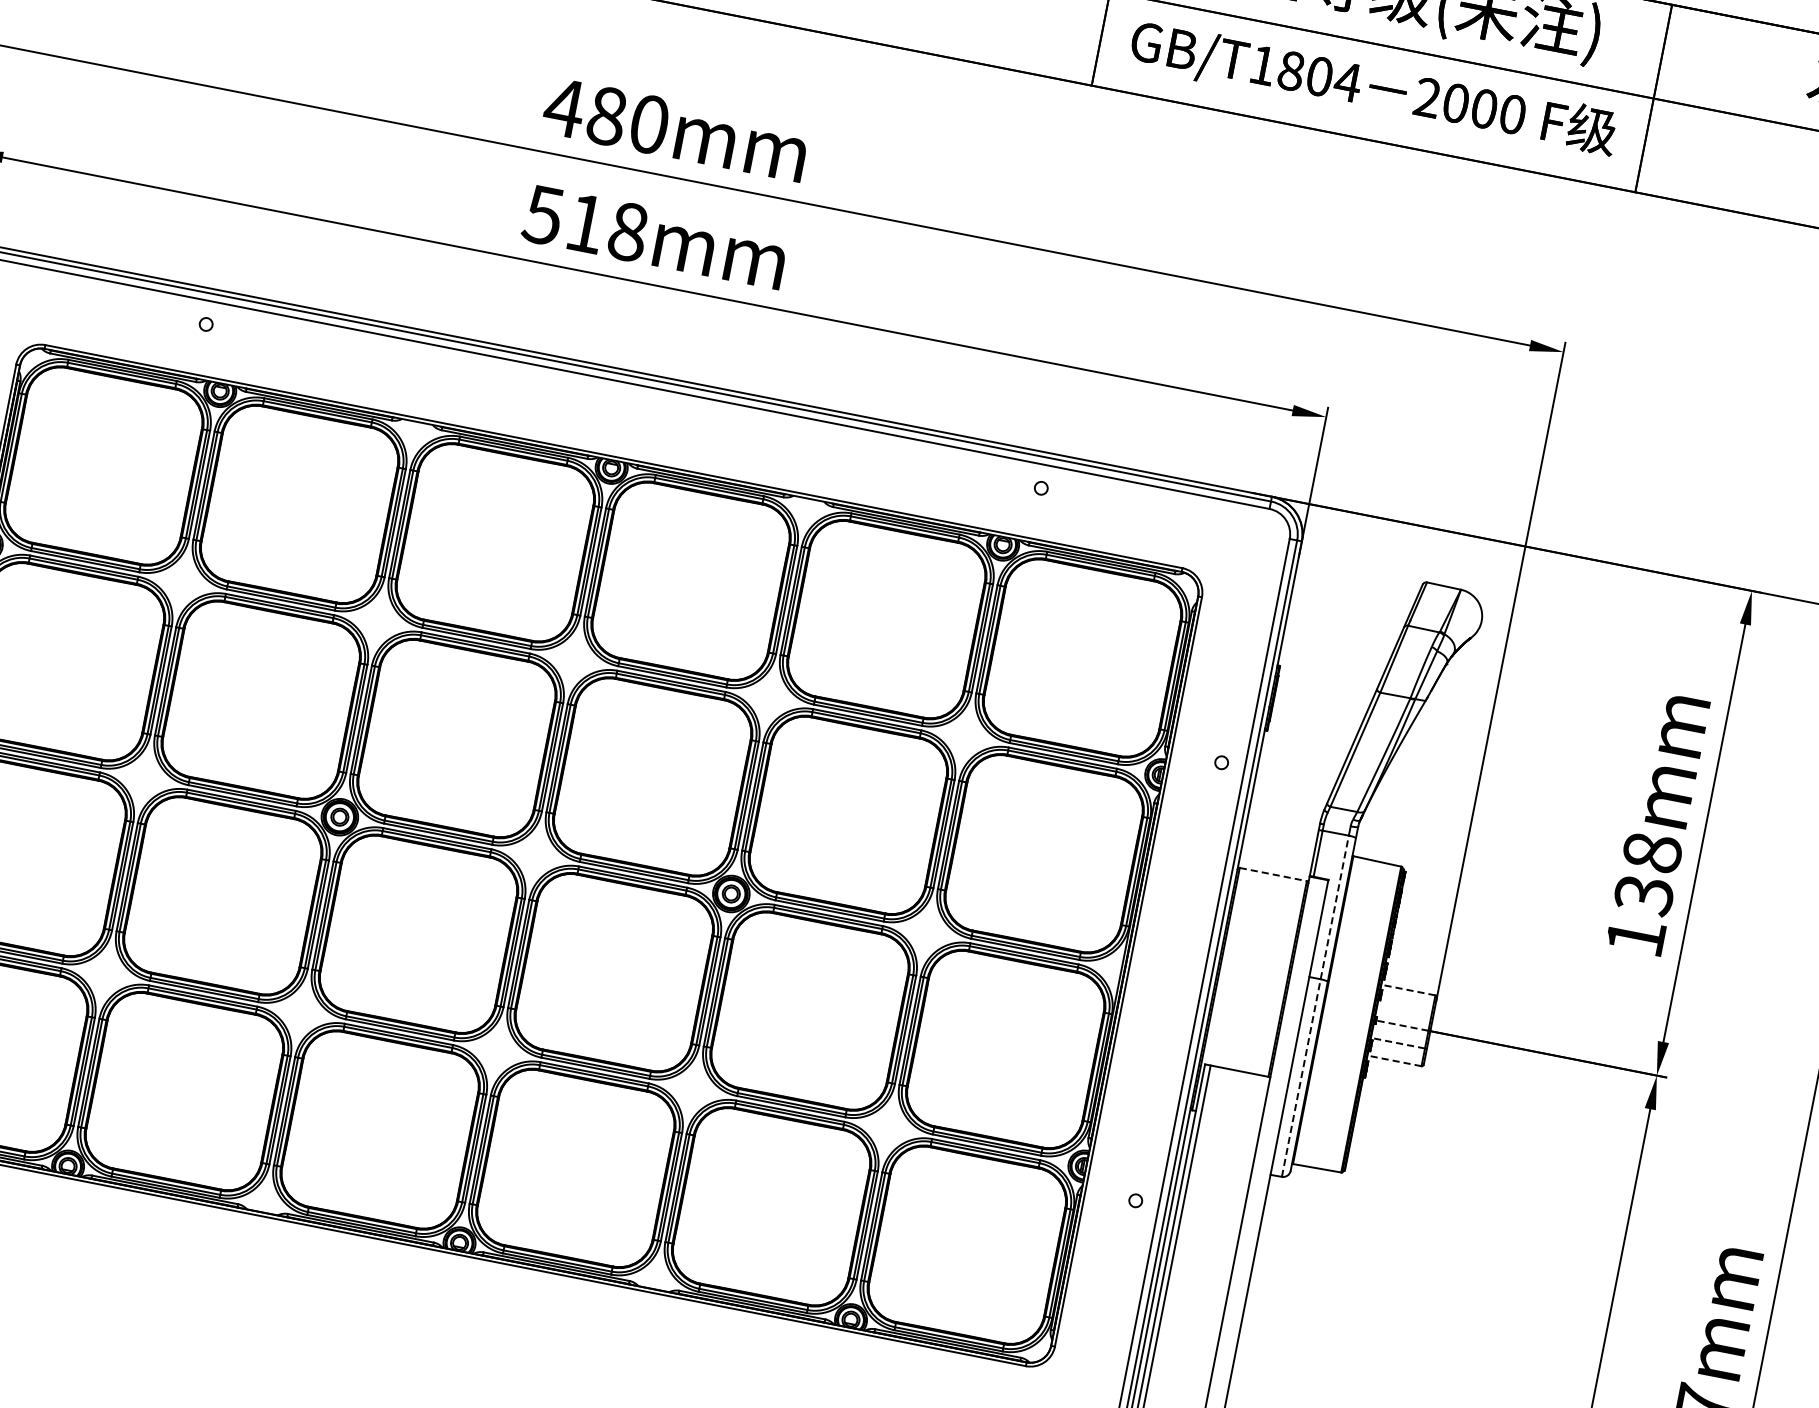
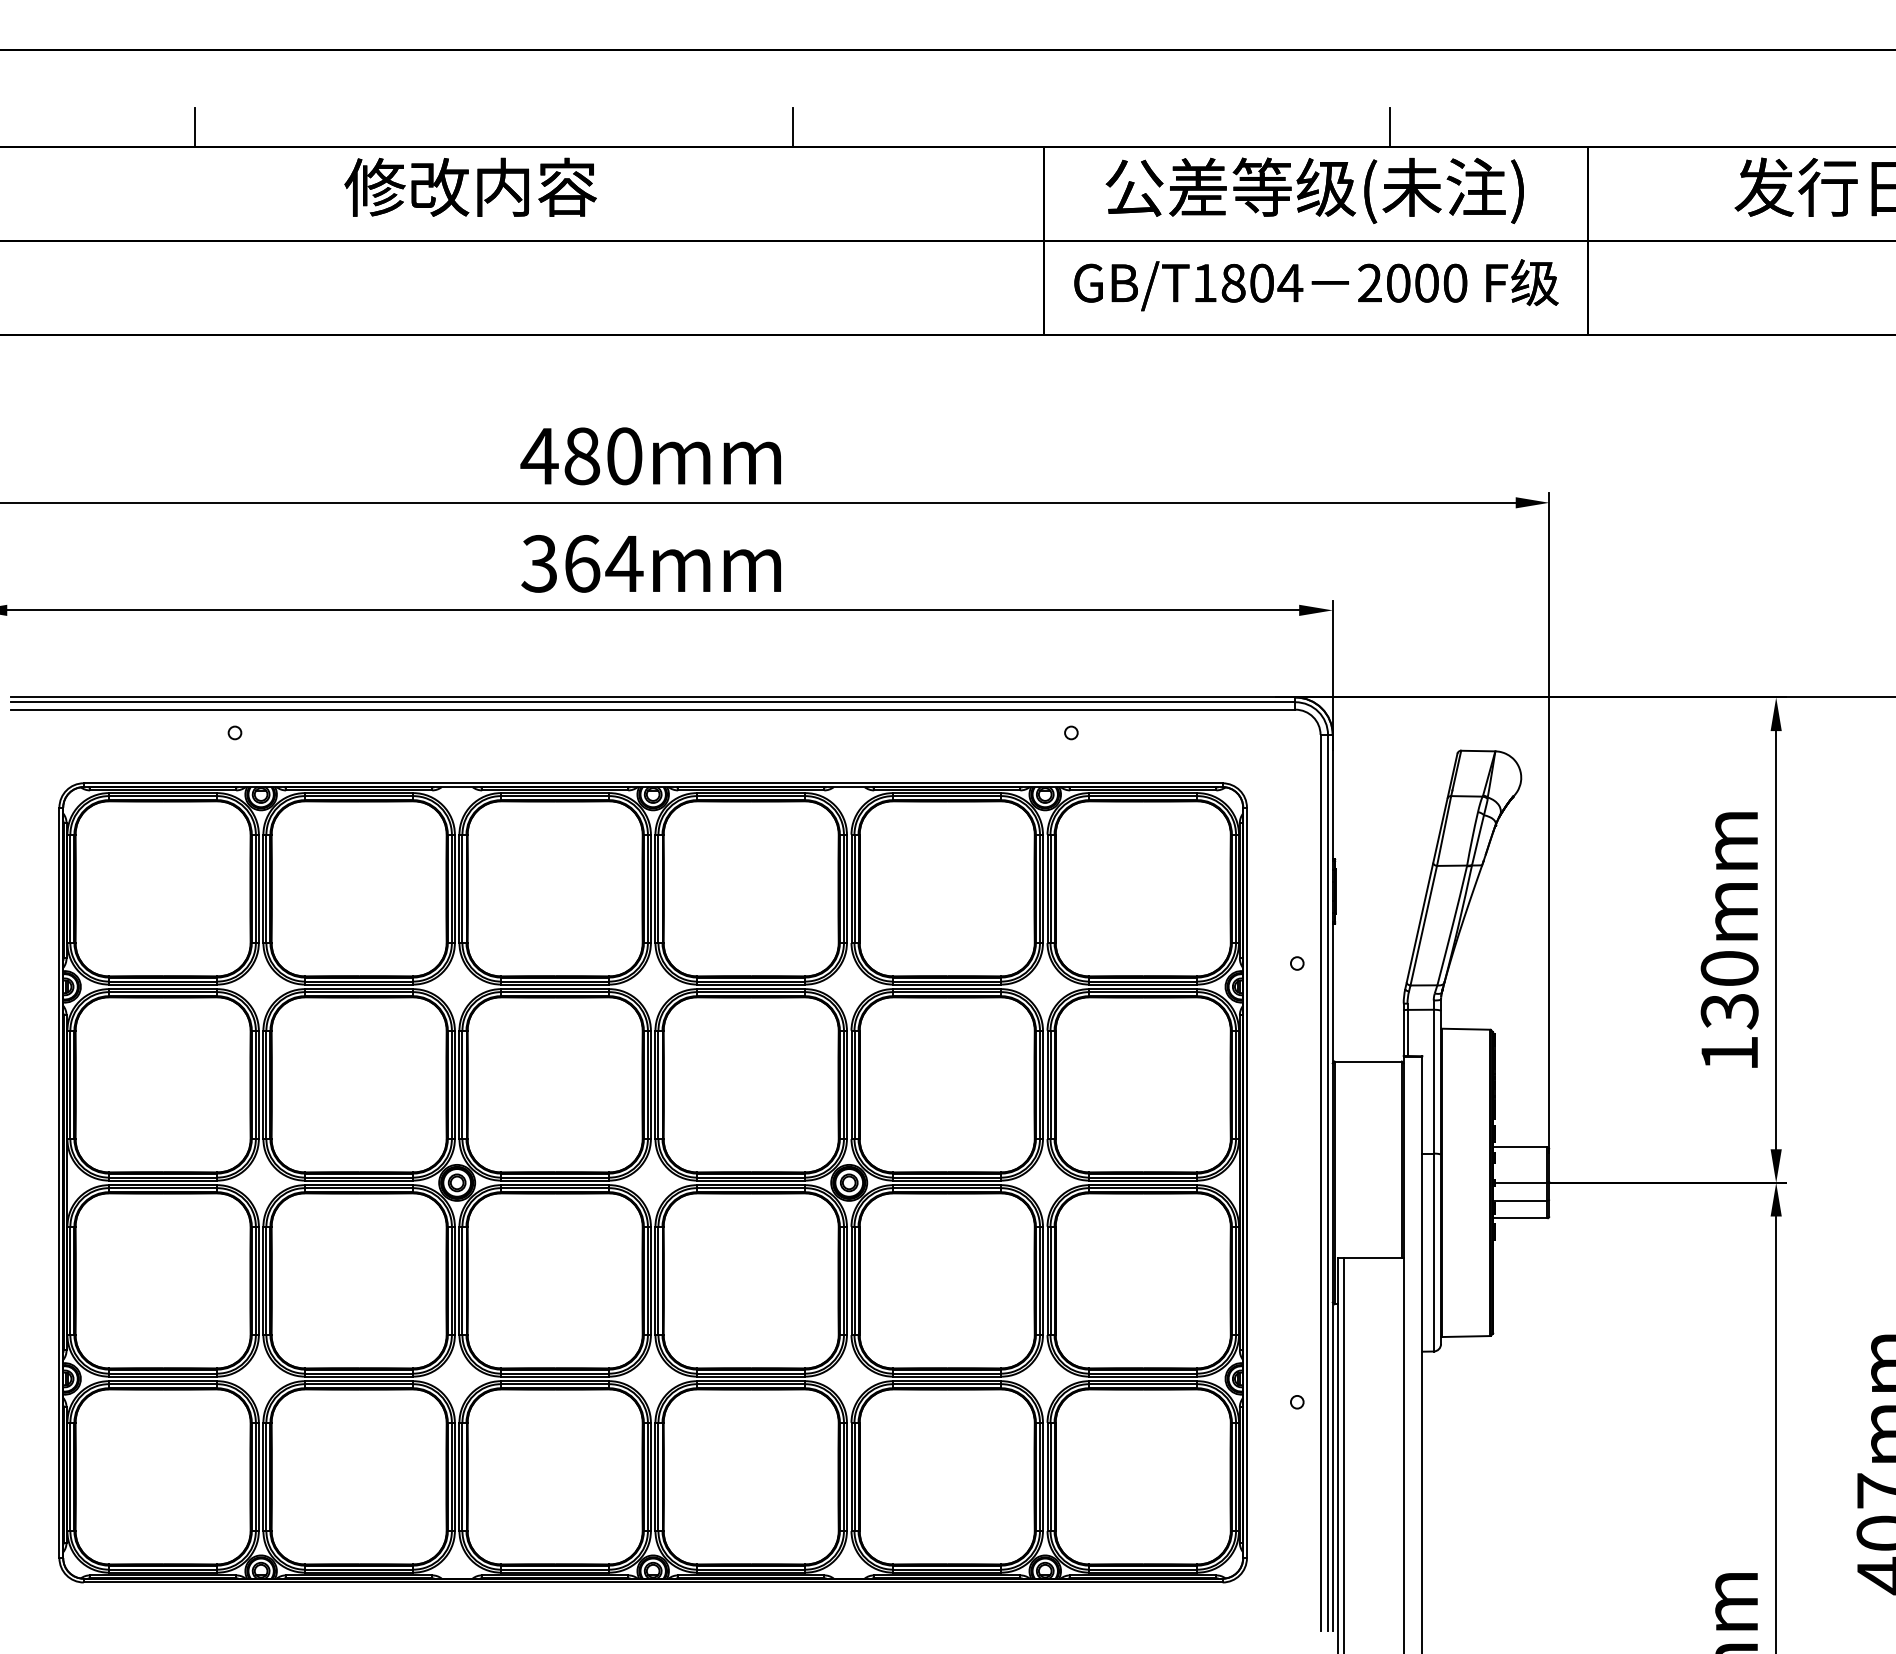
text: (586, 223) -> (582, 563), 518mm -> 364mm
text: (1652, 852) -> (1729, 968), 138mm -> 130mm
line: (1273, 874) -> (1368, 1061), dashed -> solid
line: (1407, 989) -> (1519, 1147), dashed -> solid
line: (1315, 1006) -> (1433, 1180), dashed -> solid
line: (1401, 1025) -> (1520, 1182), dashed -> solid
line: (1397, 1042) -> (1519, 1200), dashed -> solid
line: (1393, 1060) -> (1519, 1218), dashed -> solid

